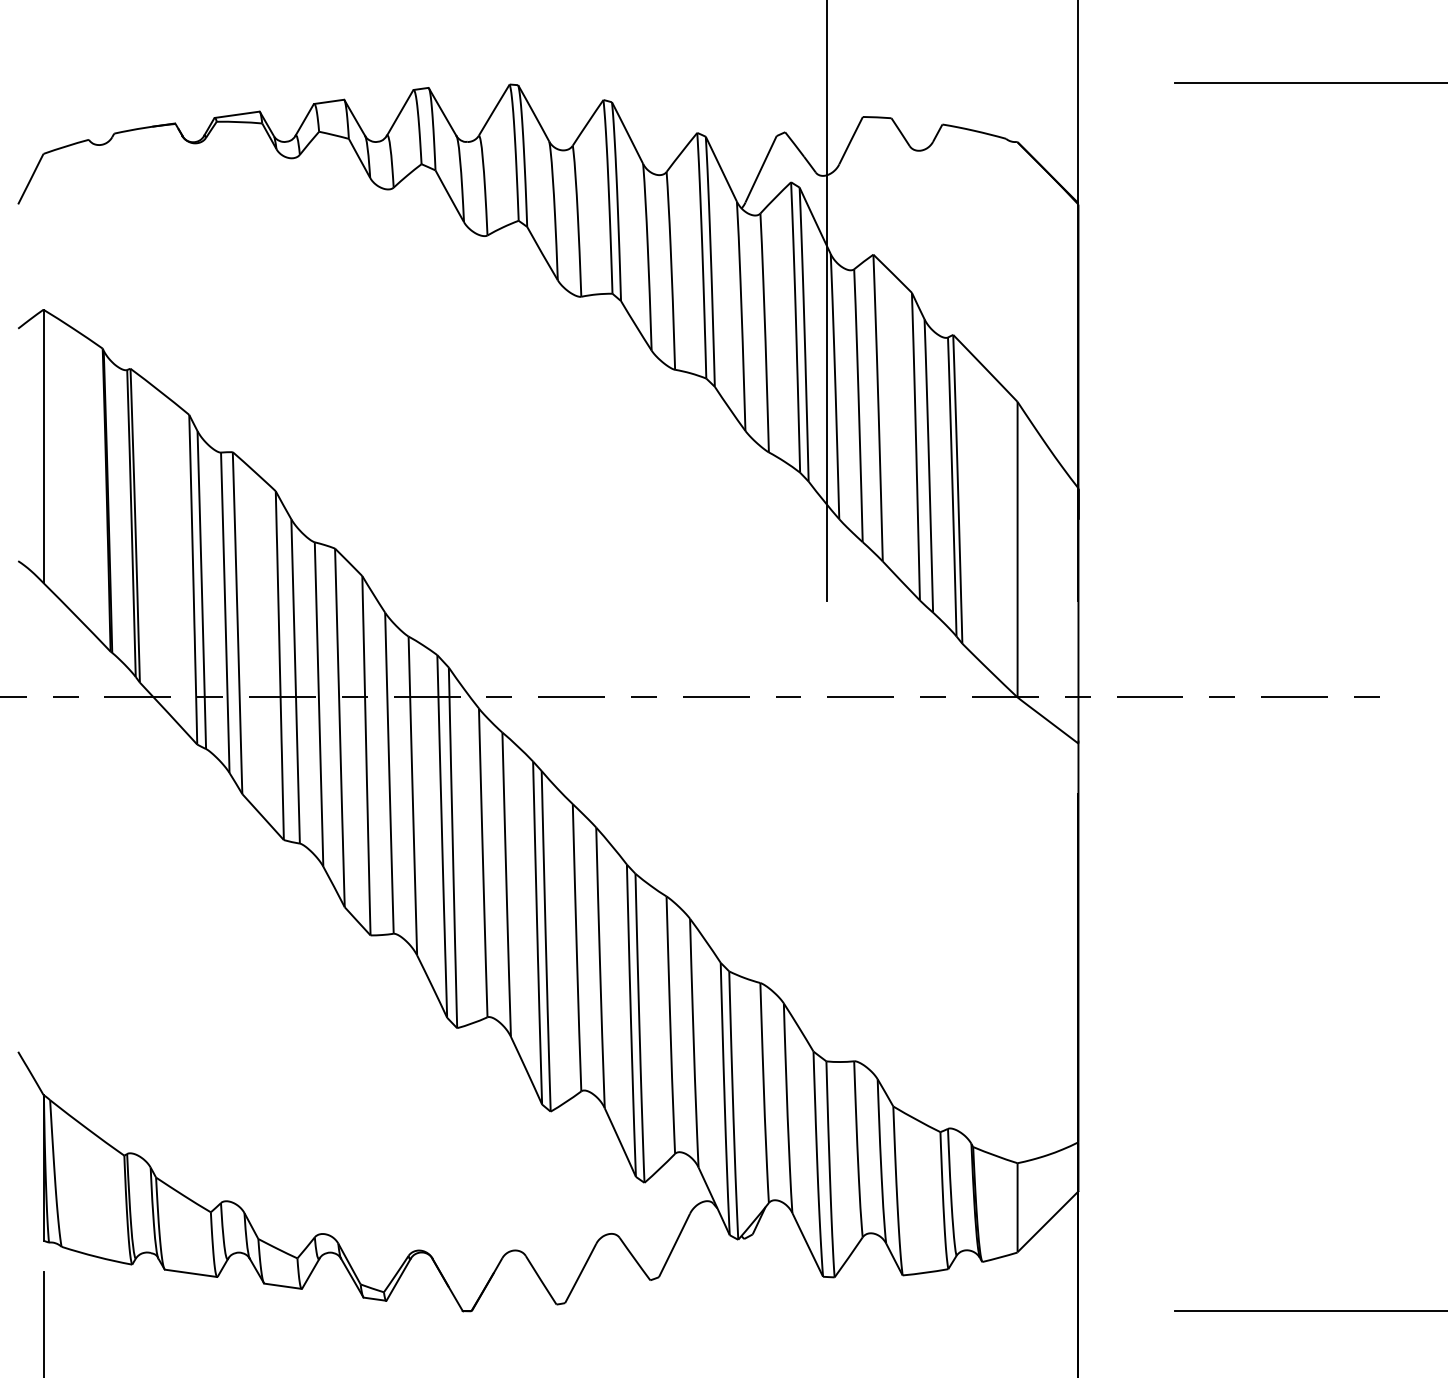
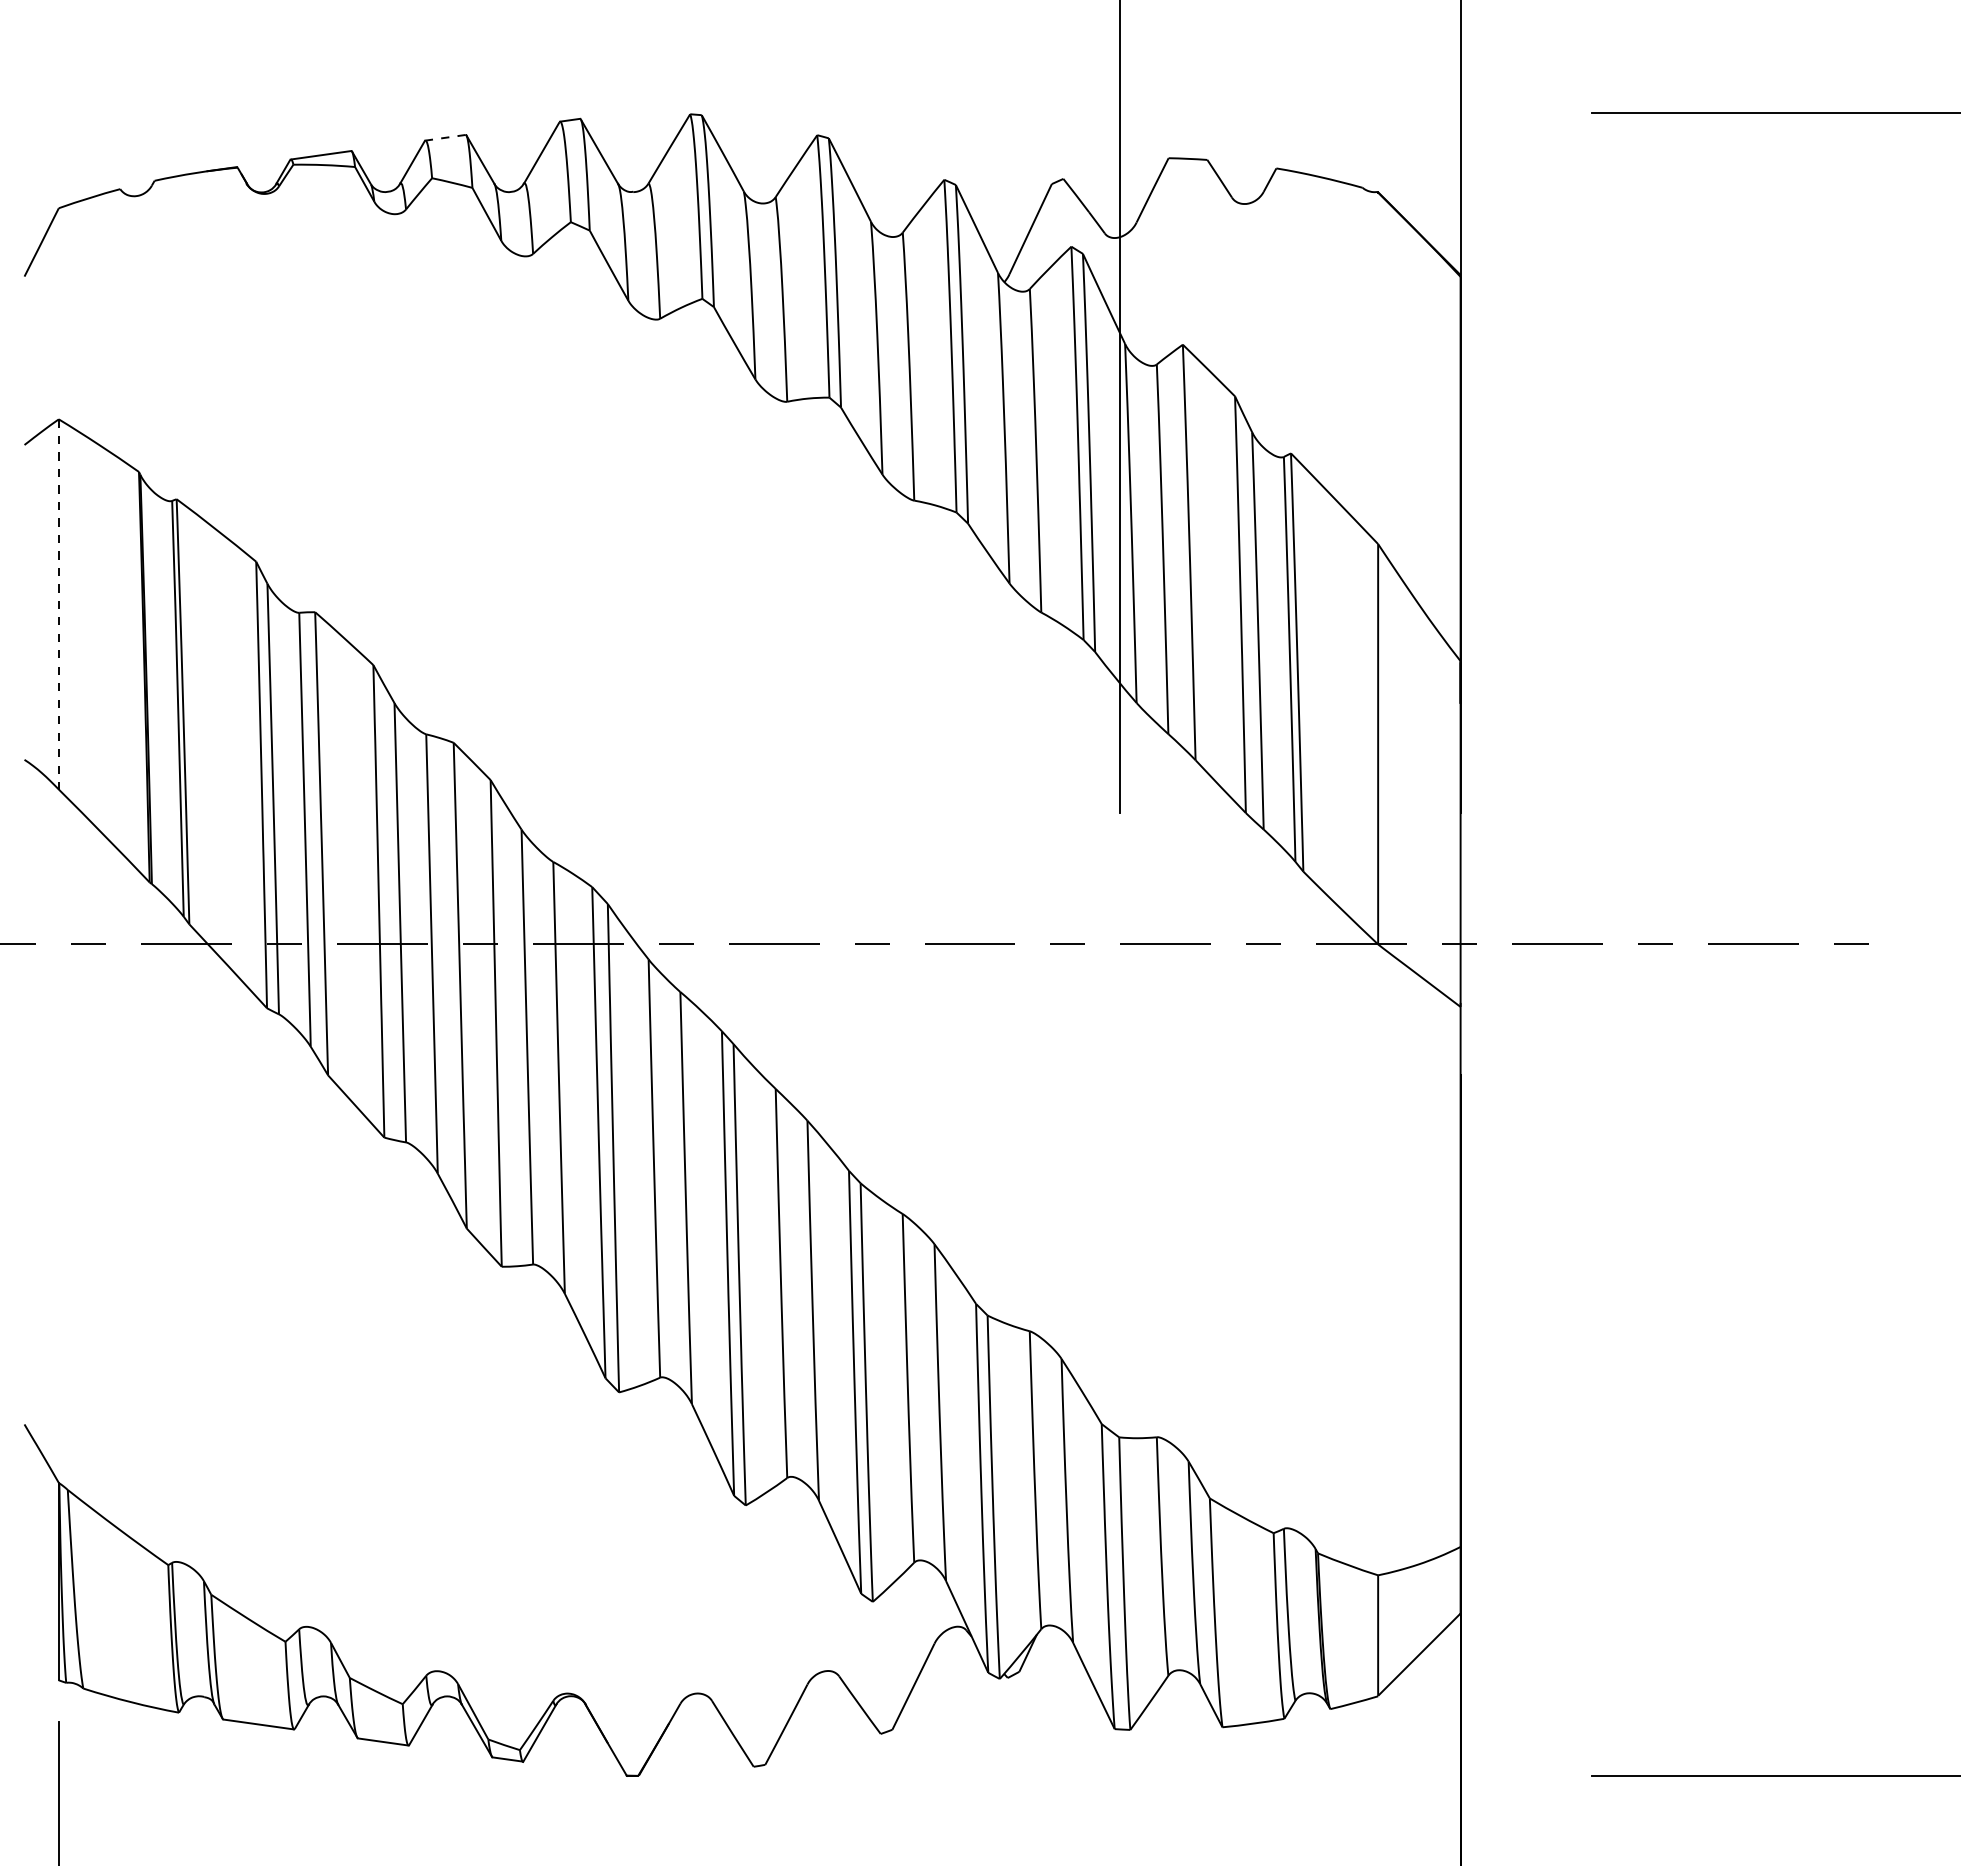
line: (329, 101) -> (445, 137), solid -> dashed
line: (43, 446) -> (58, 604), solid -> dashed

